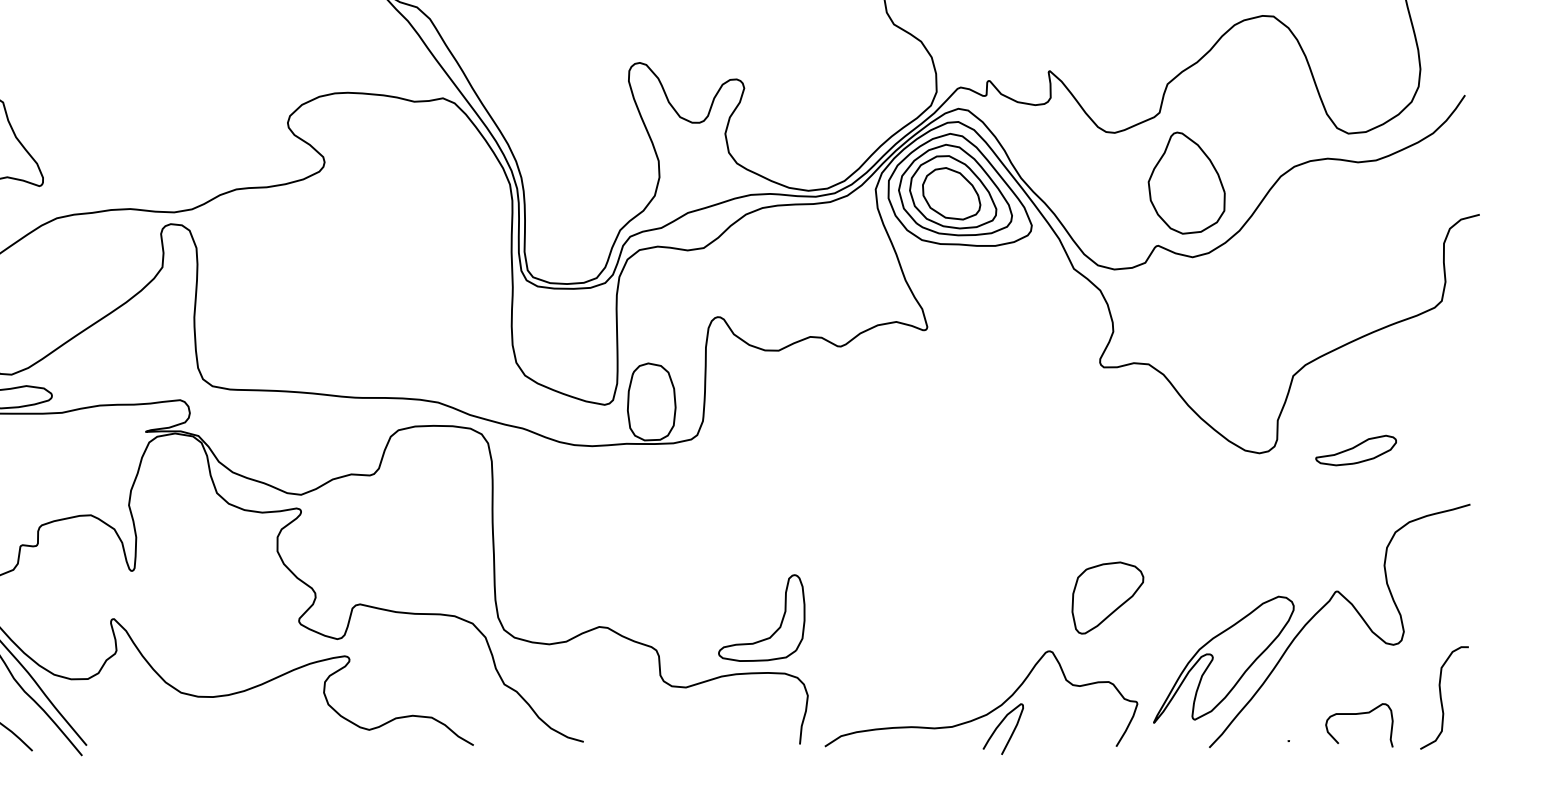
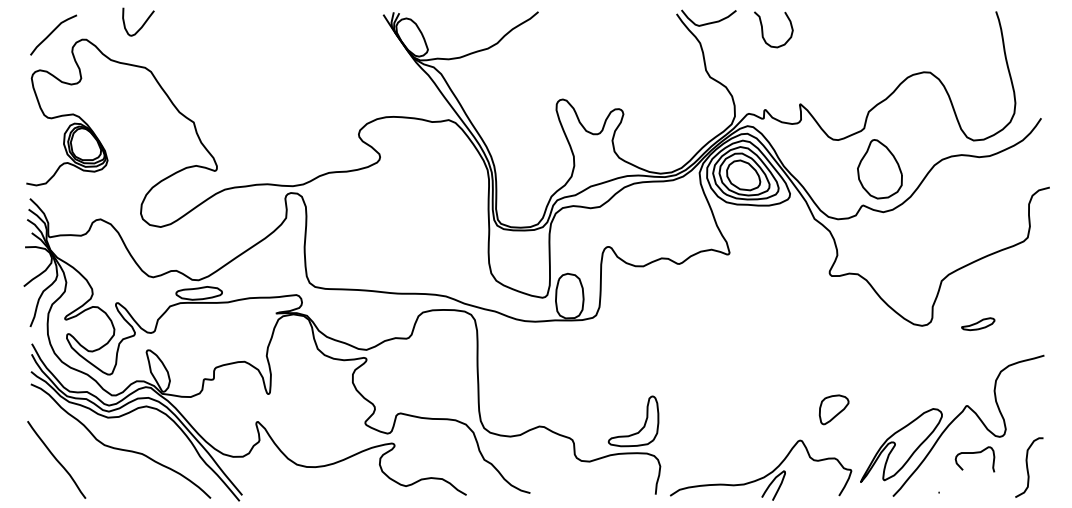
part: (1356, 449) -> (978, 323), size x0.7
part: (1106, 597) -> (833, 409), size x0.7
curve: (1358, 714) -> (974, 453), moved

